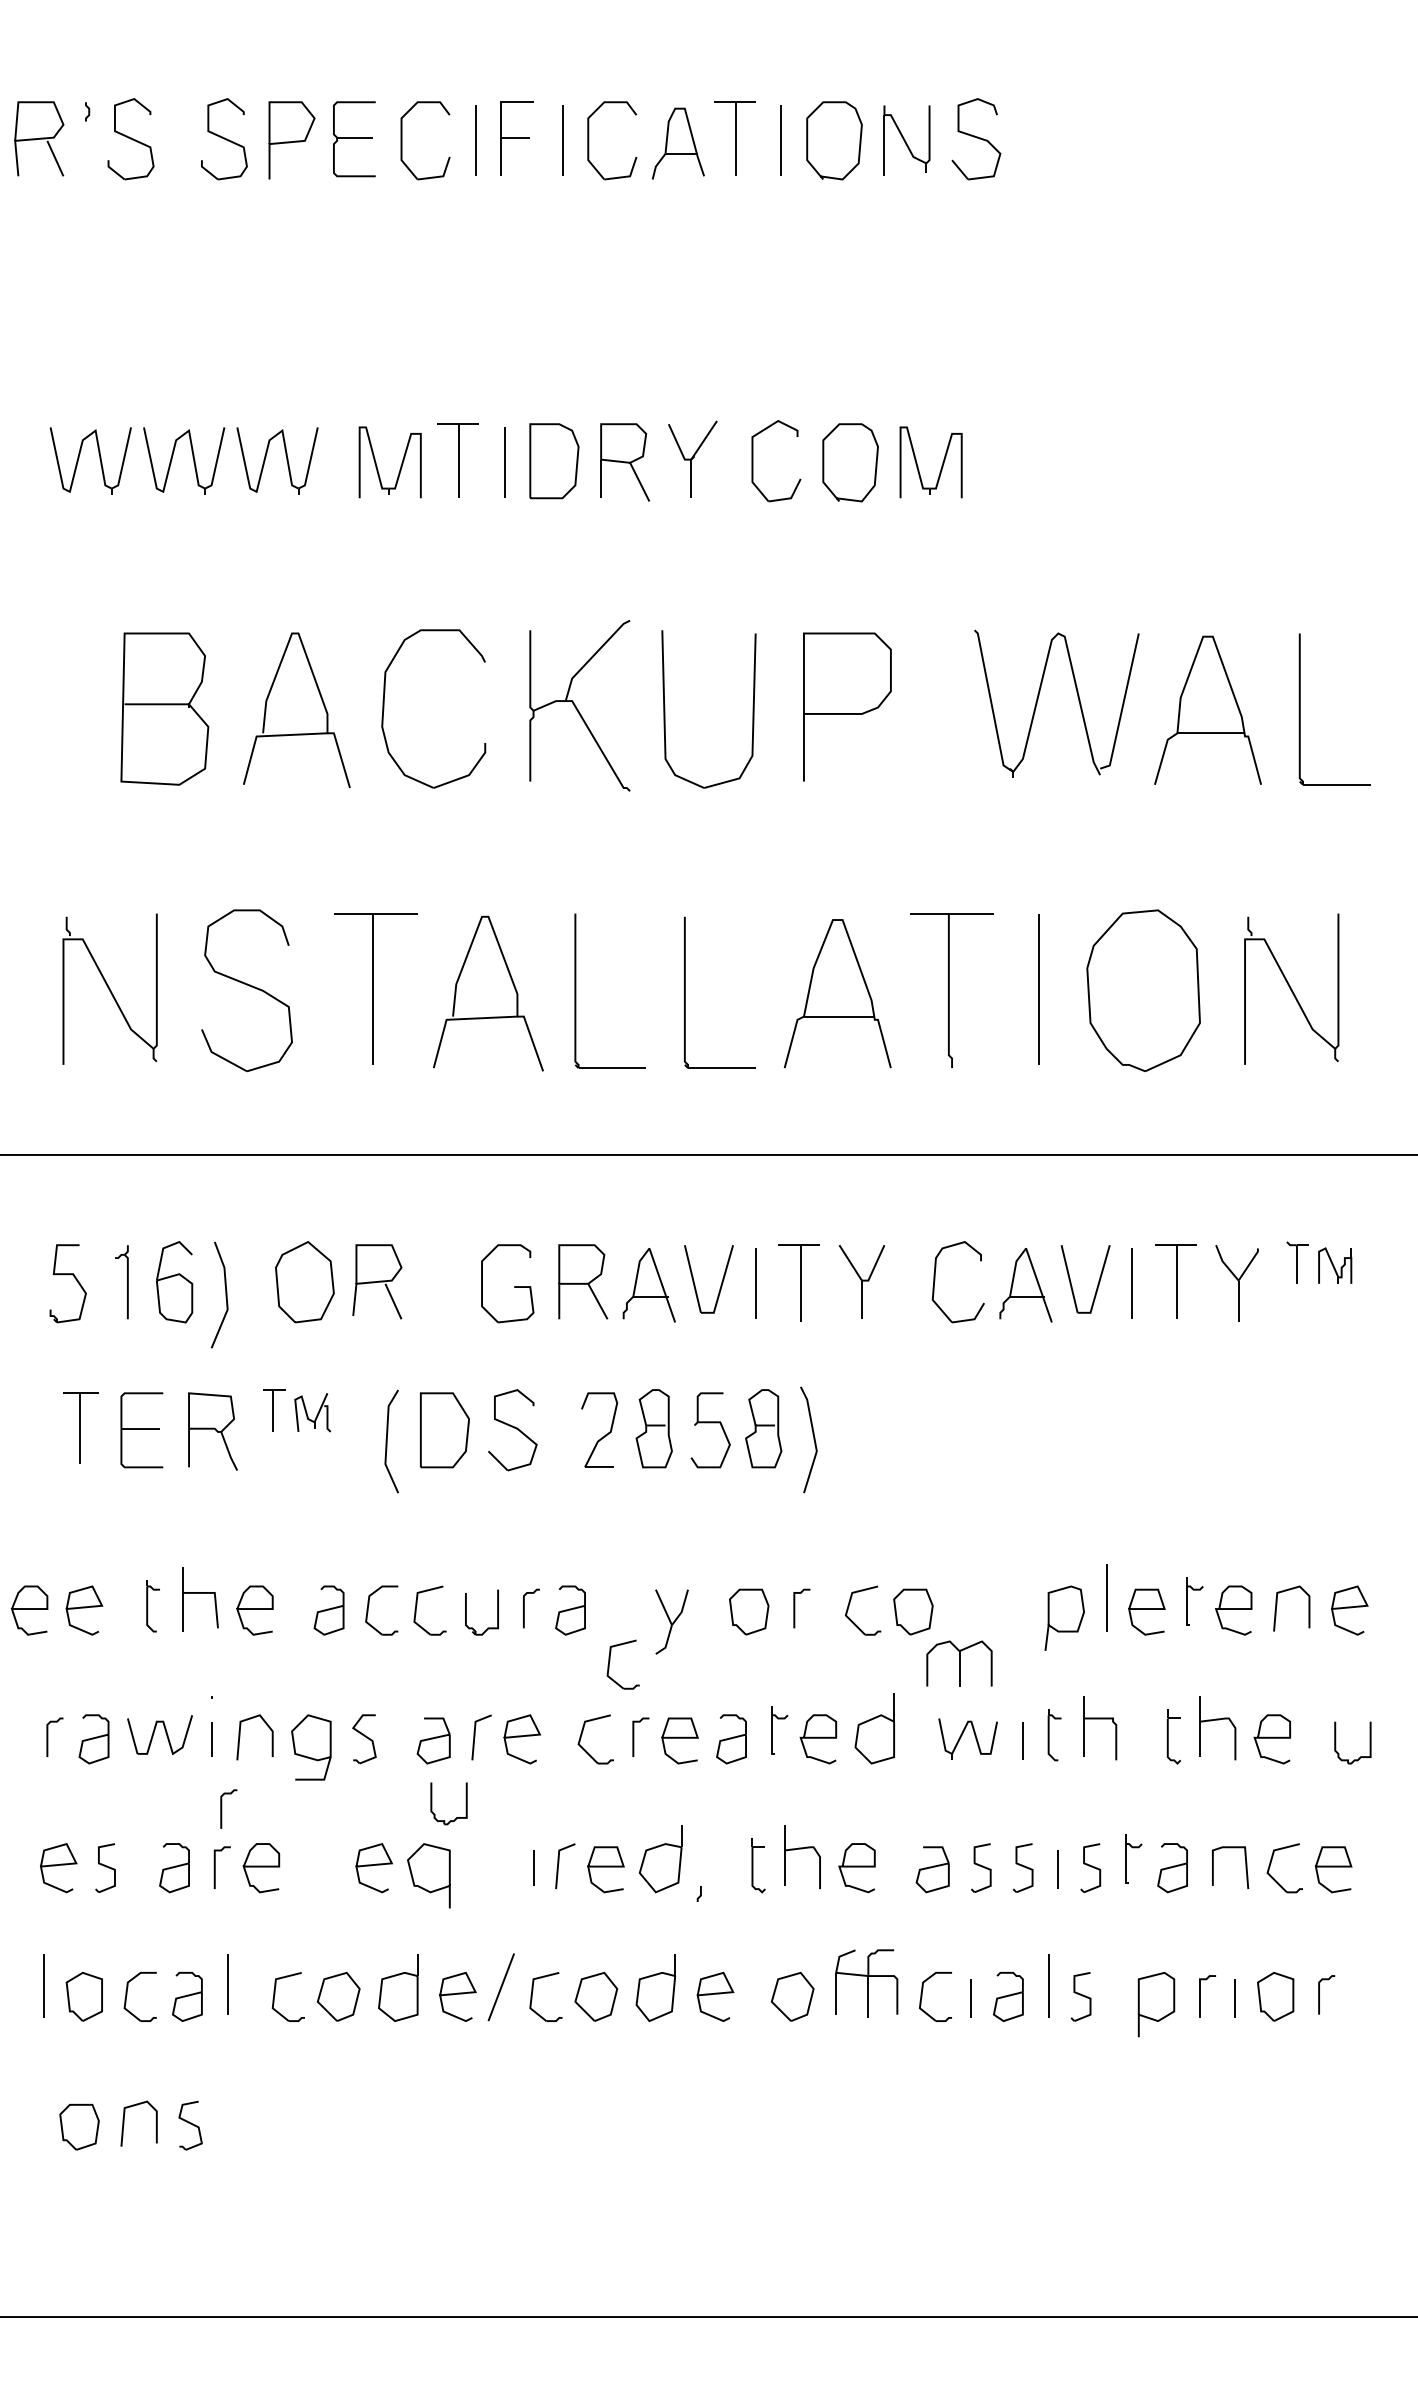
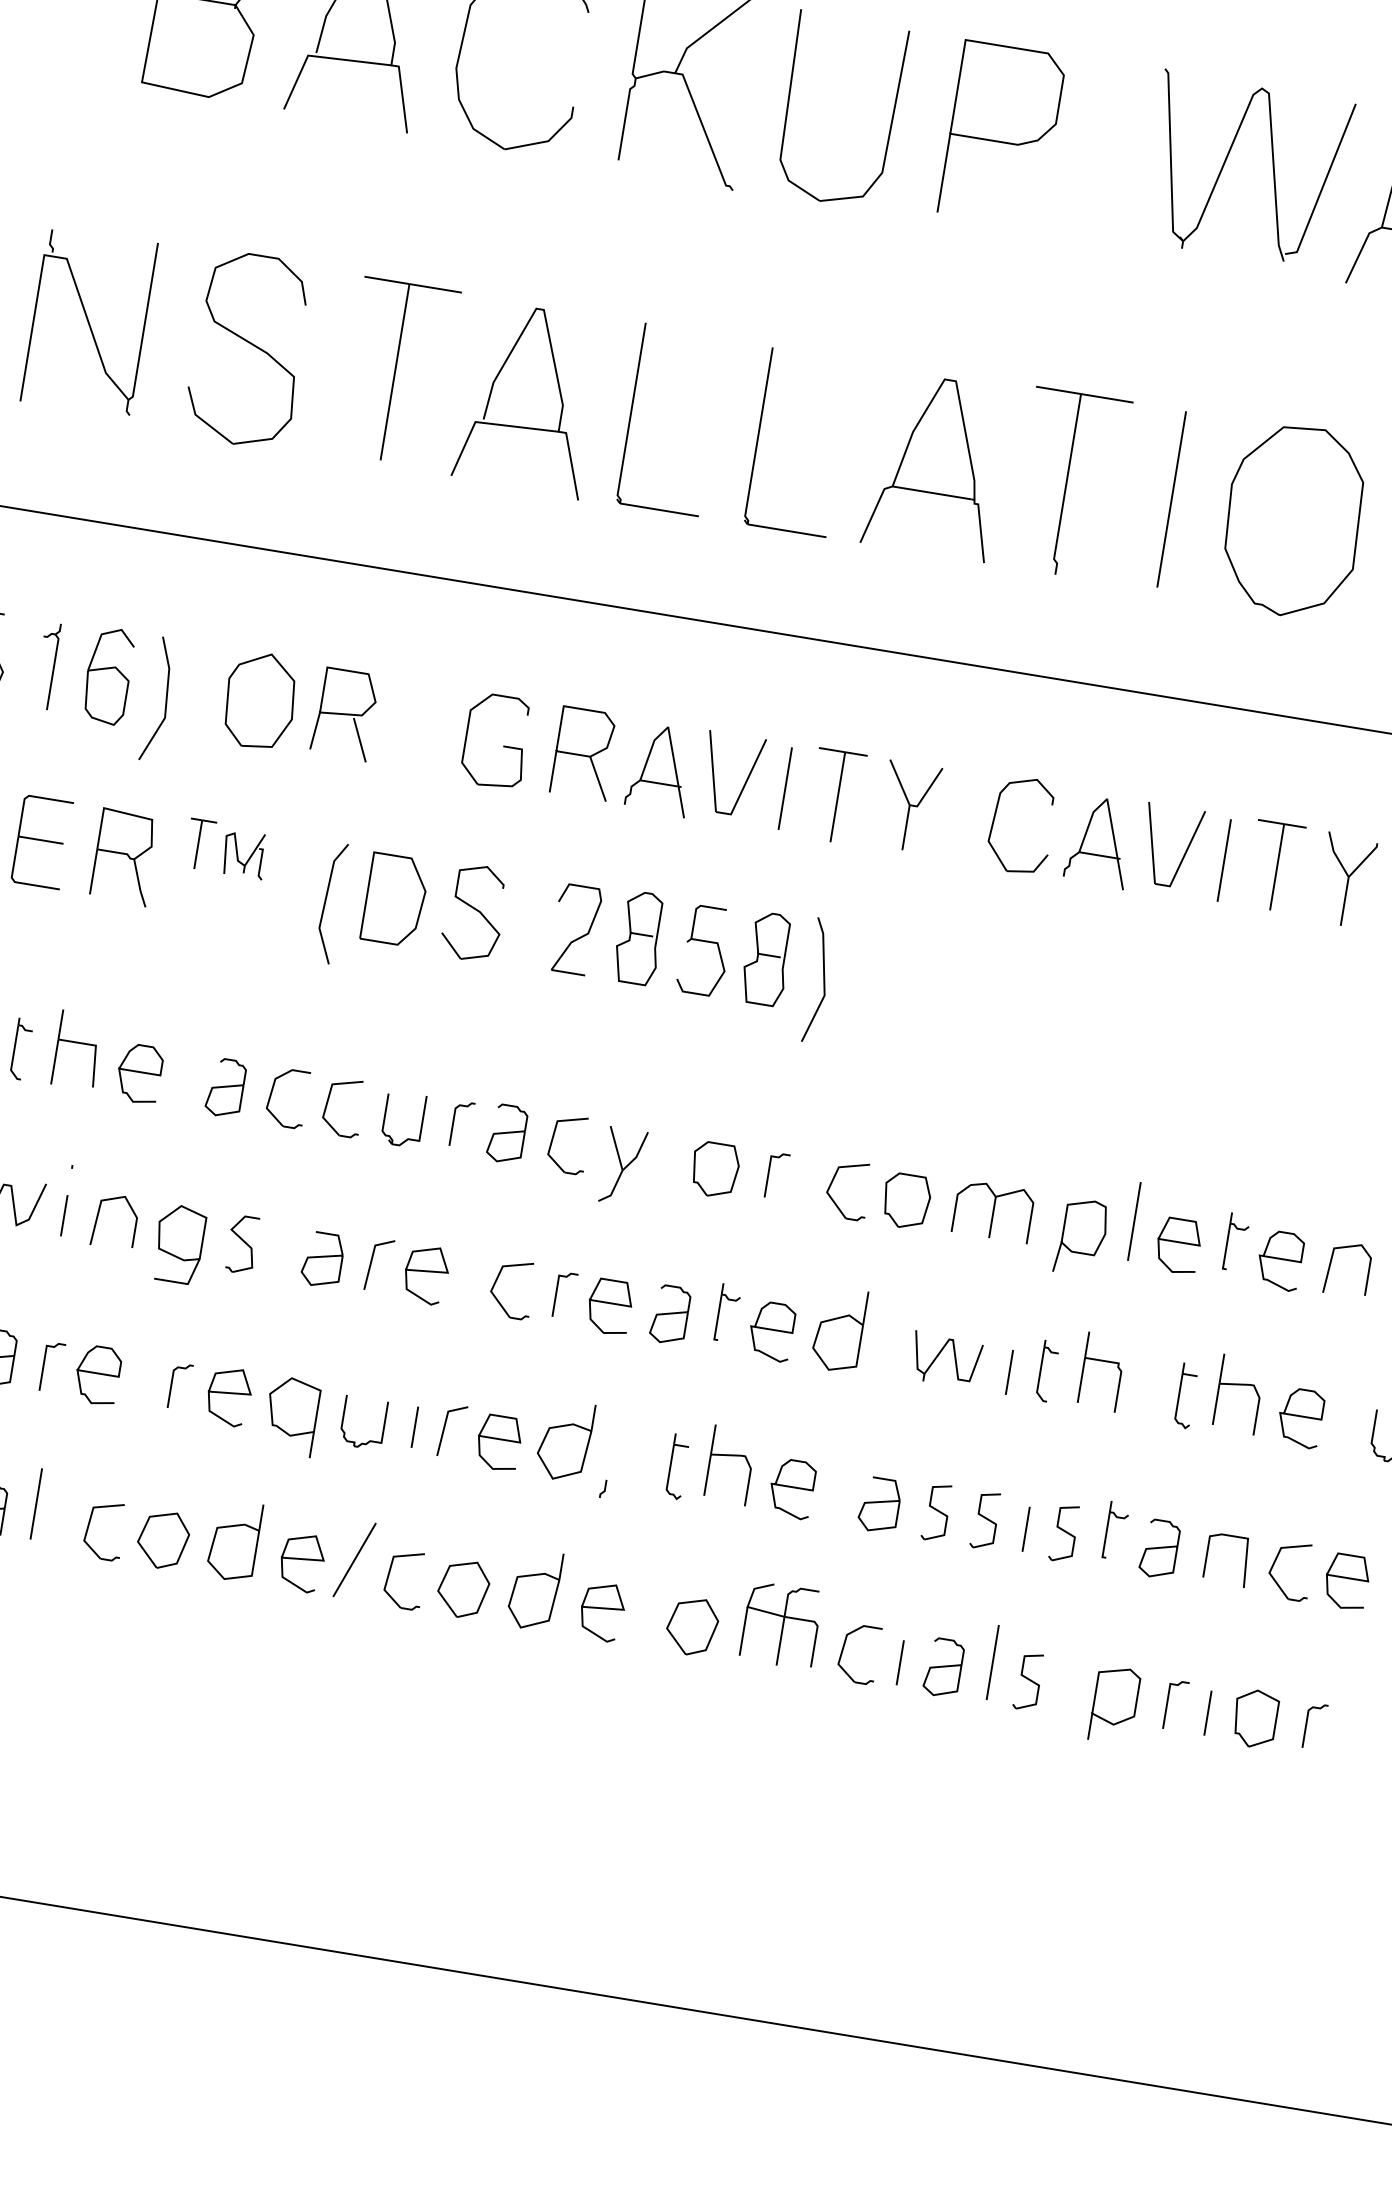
part: (610, 1661) -> (554, 1138), moved
part: (959, 1663) -> (993, 1211), moved
part: (432, 1803) -> (344, 1419), moved
curve: (222, 1808) -> (172, 1384), moved

